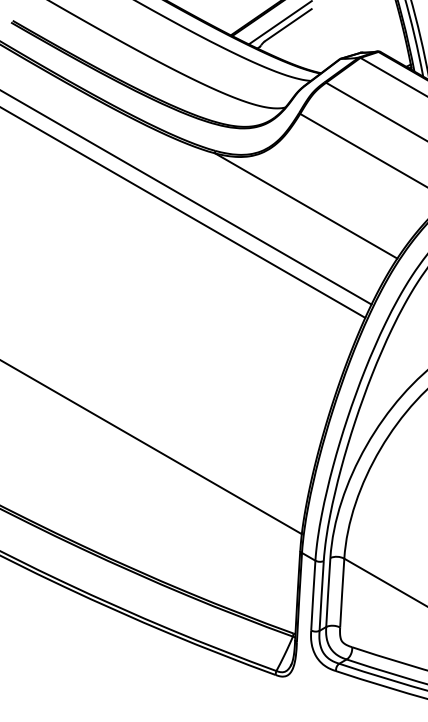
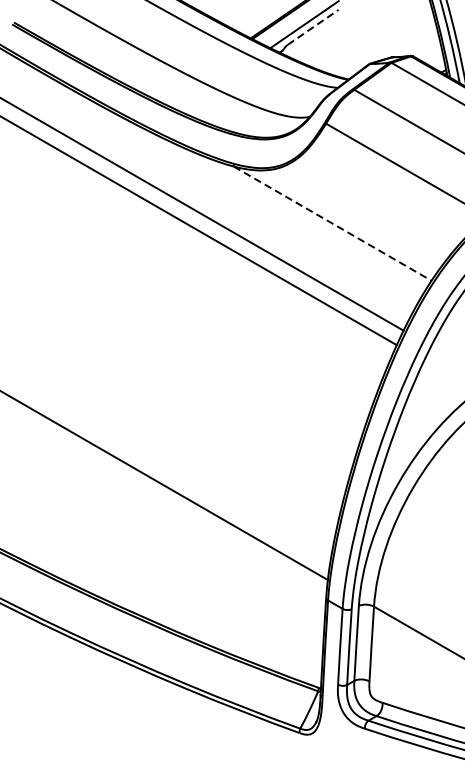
line: (288, 24) -> (313, 26), solid -> dashed
line: (306, 206) -> (332, 224), solid -> dashed

